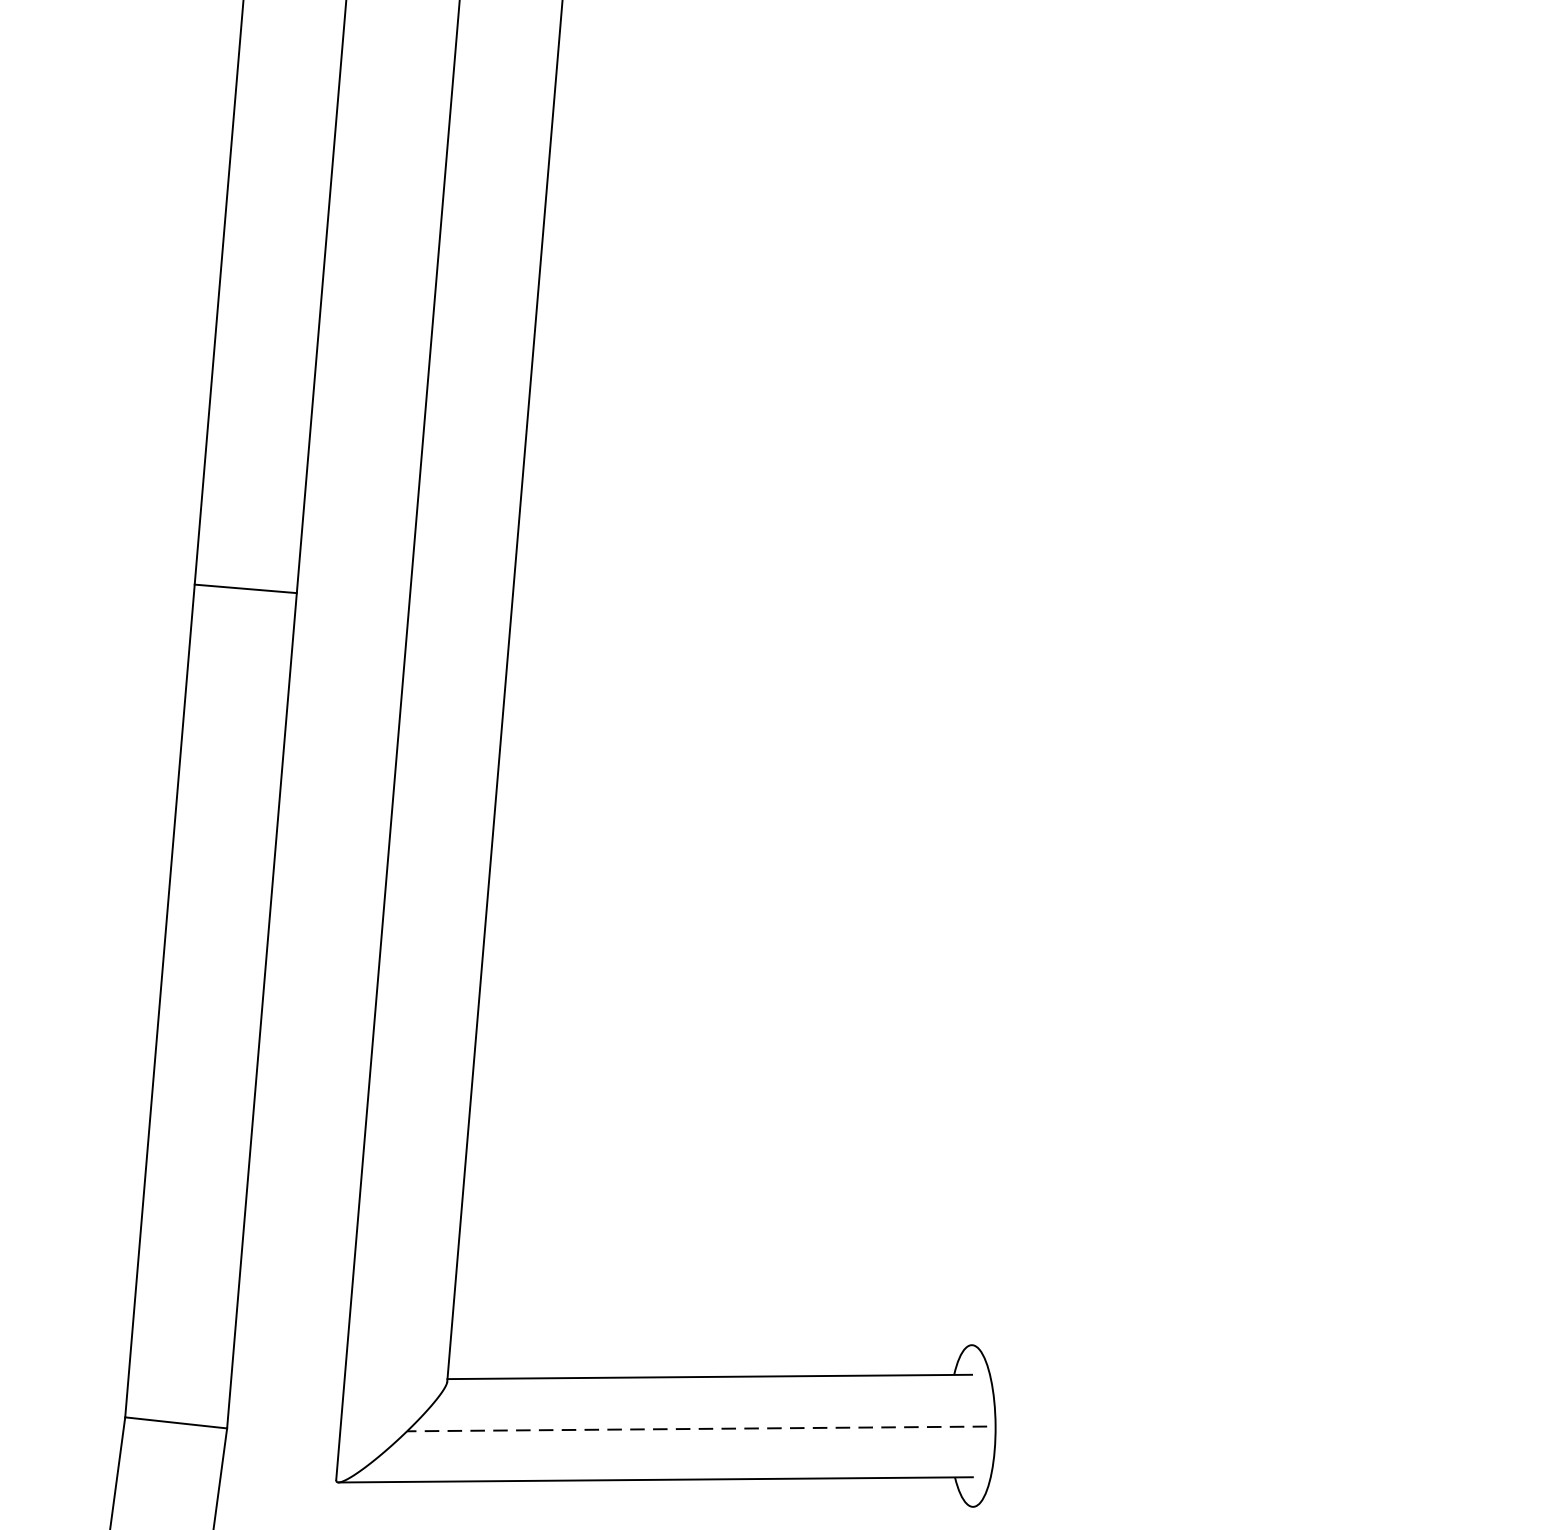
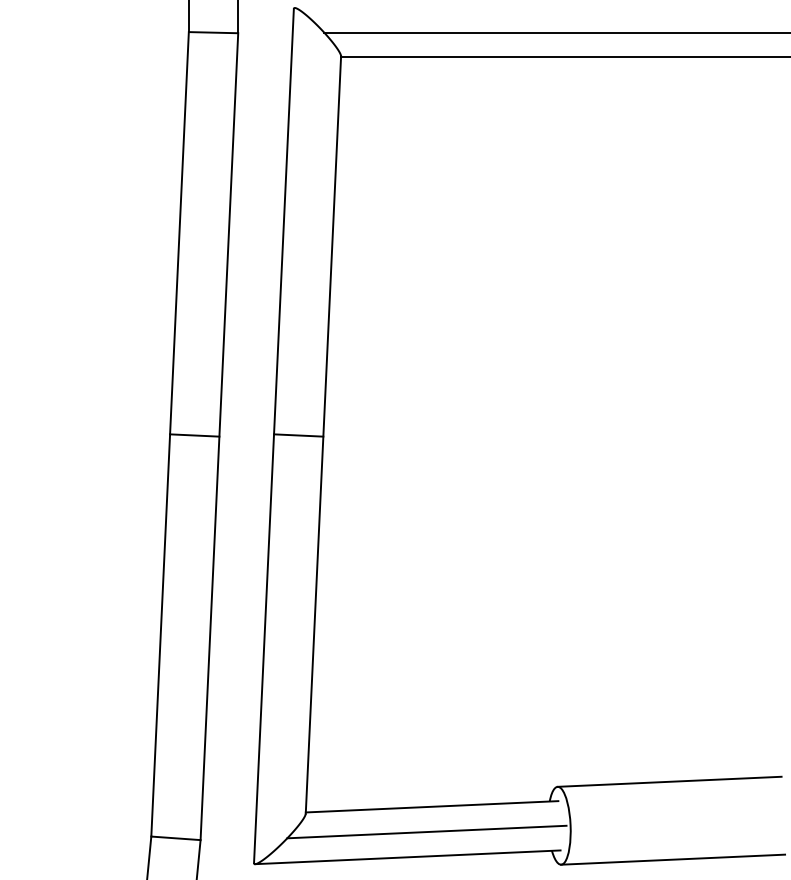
line: (460, 596) -> (298, 435), added
line: (1204, 1342) -> (669, 781), added
line: (696, 1429) -> (426, 832), dashed -> solid
line: (1206, 1504) -> (673, 859), added

